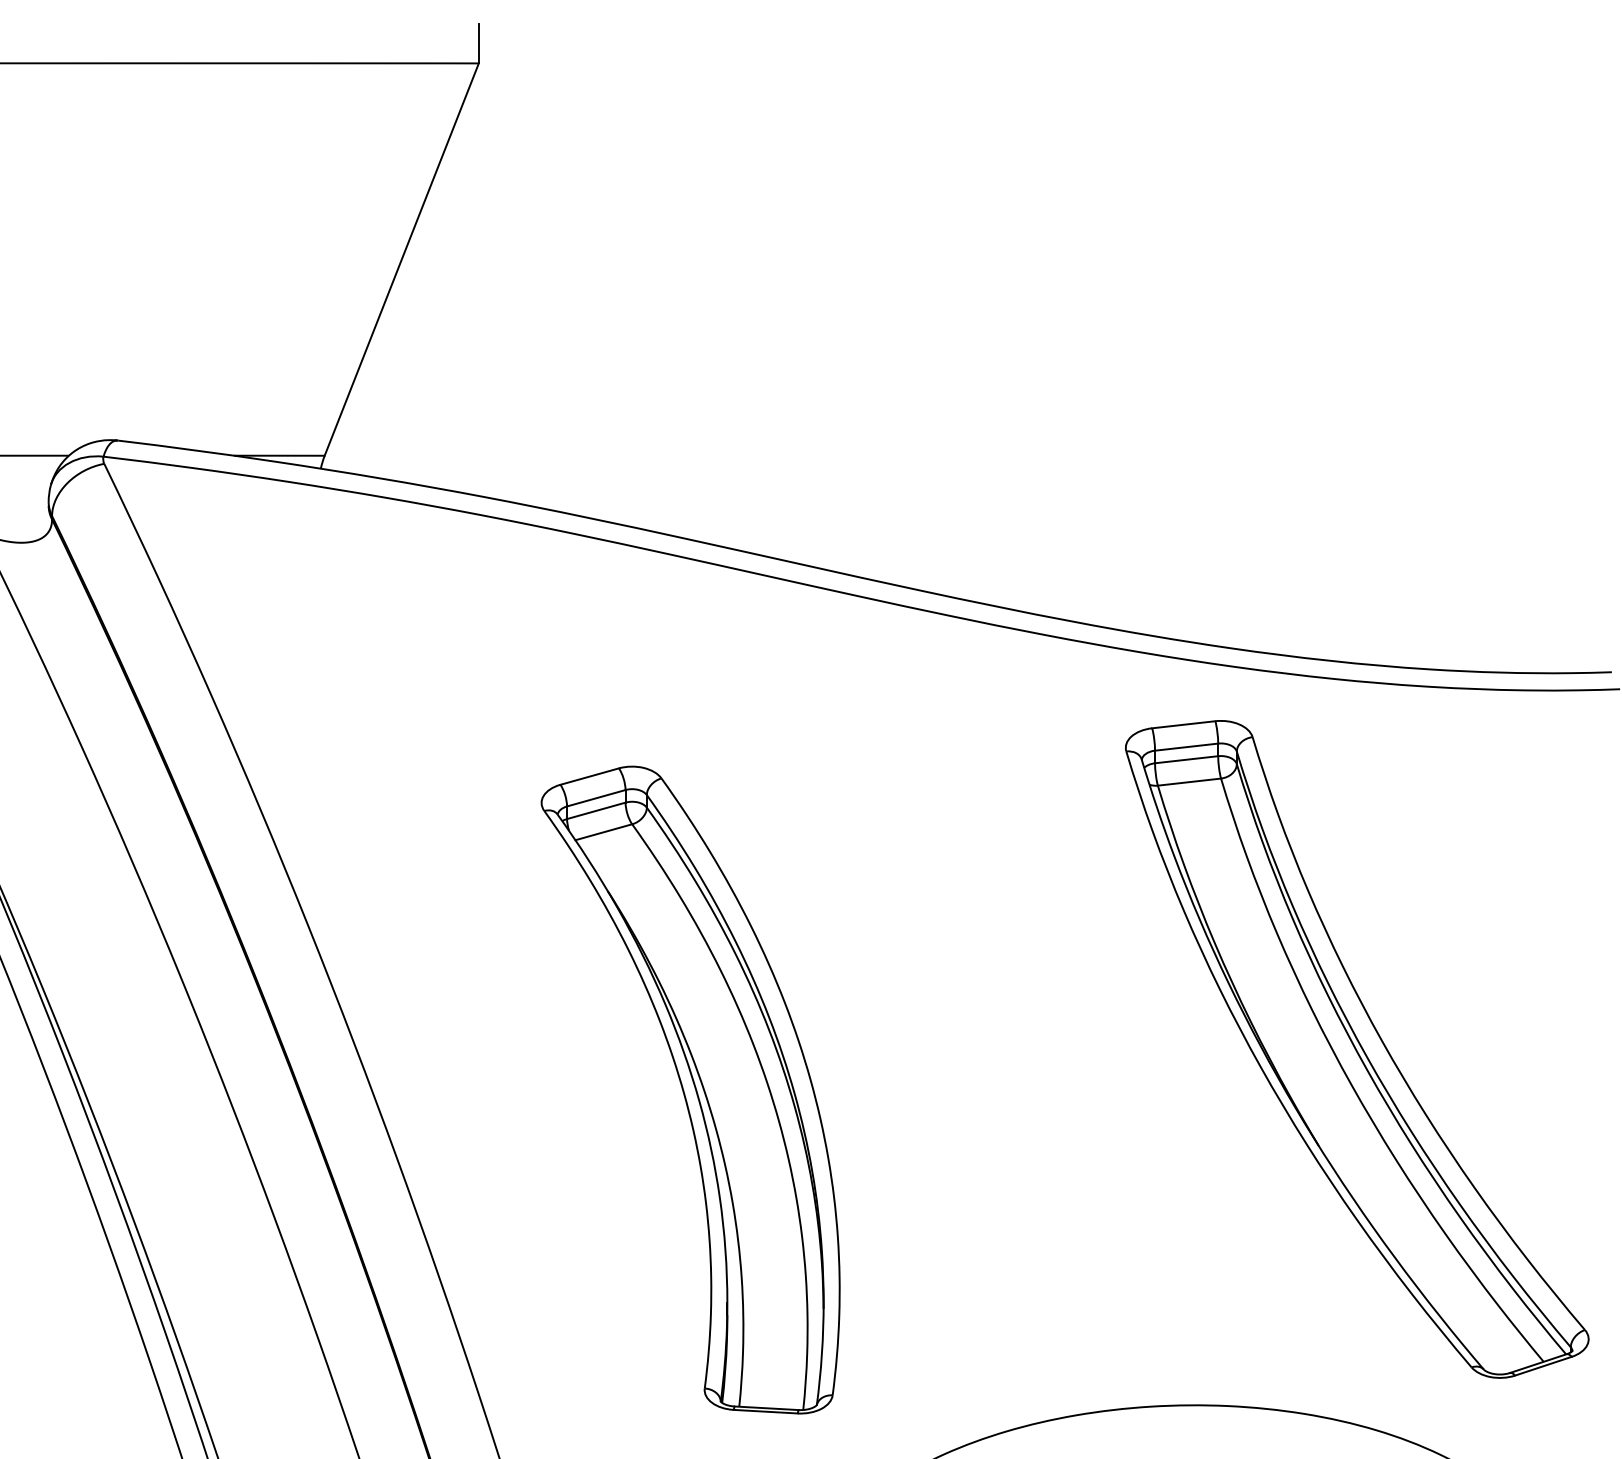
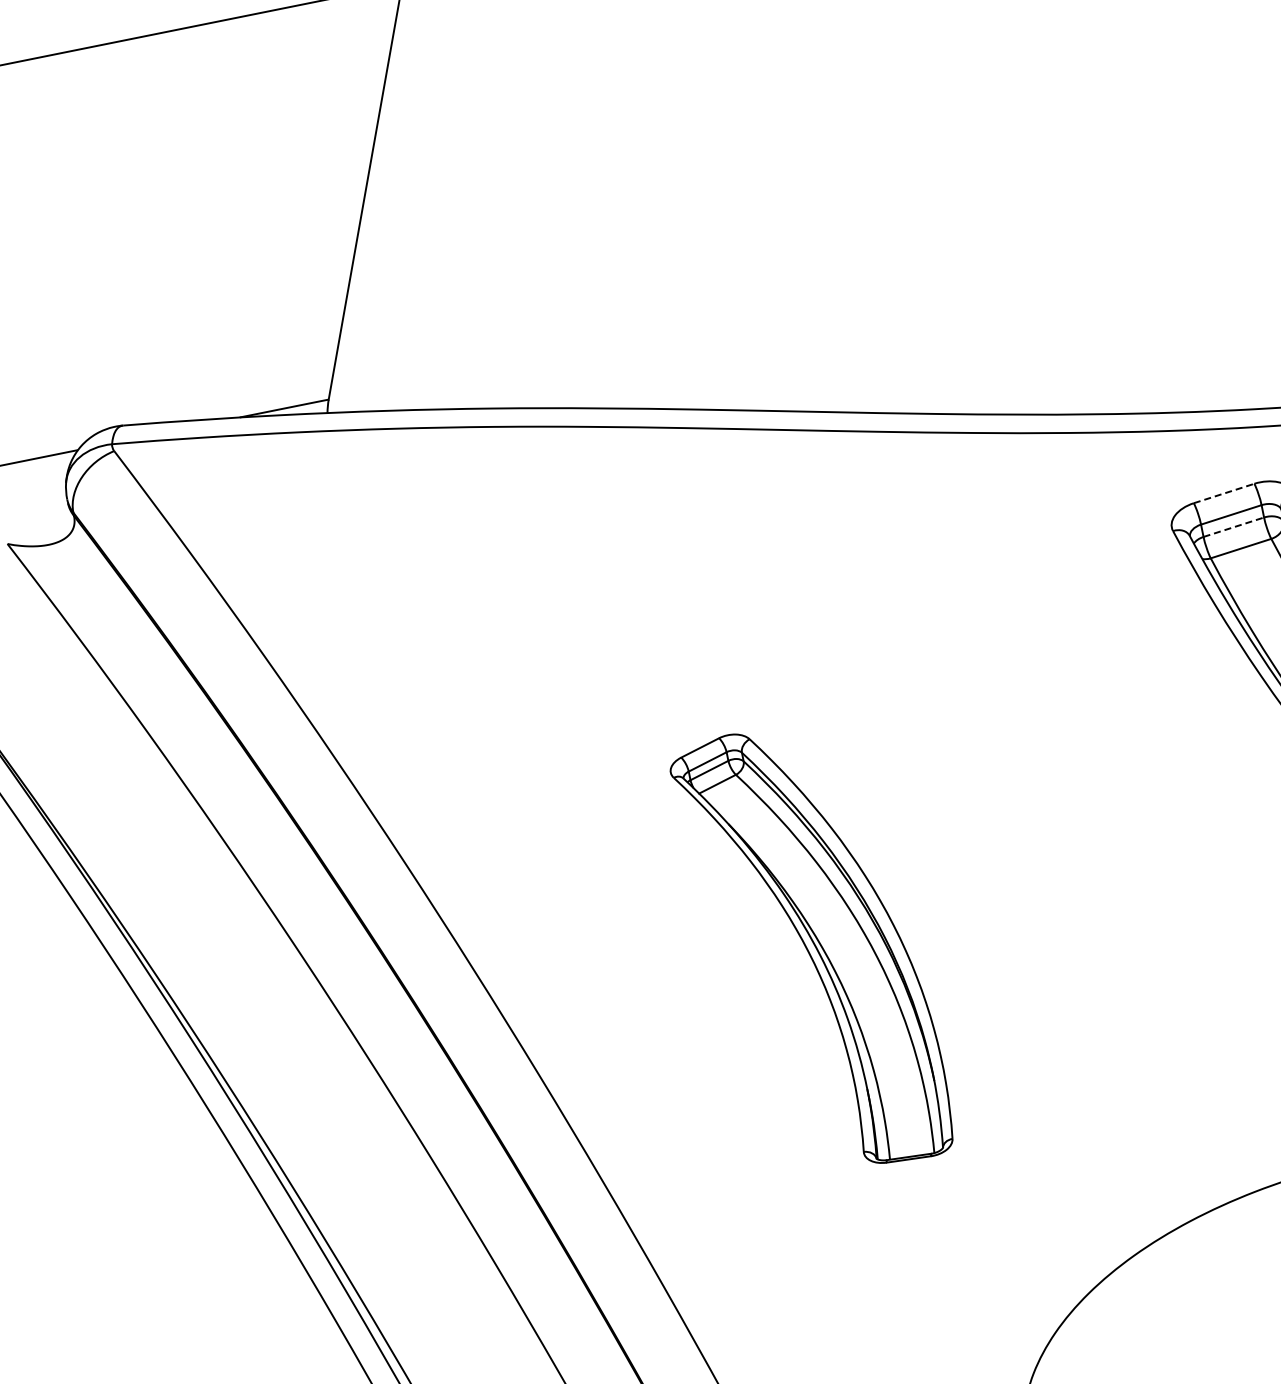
line: (1183, 724) -> (1223, 493), solid -> dashed
line: (1186, 759) -> (1233, 527), solid -> dashed
part: (690, 1089) -> (812, 948), size x0.7

